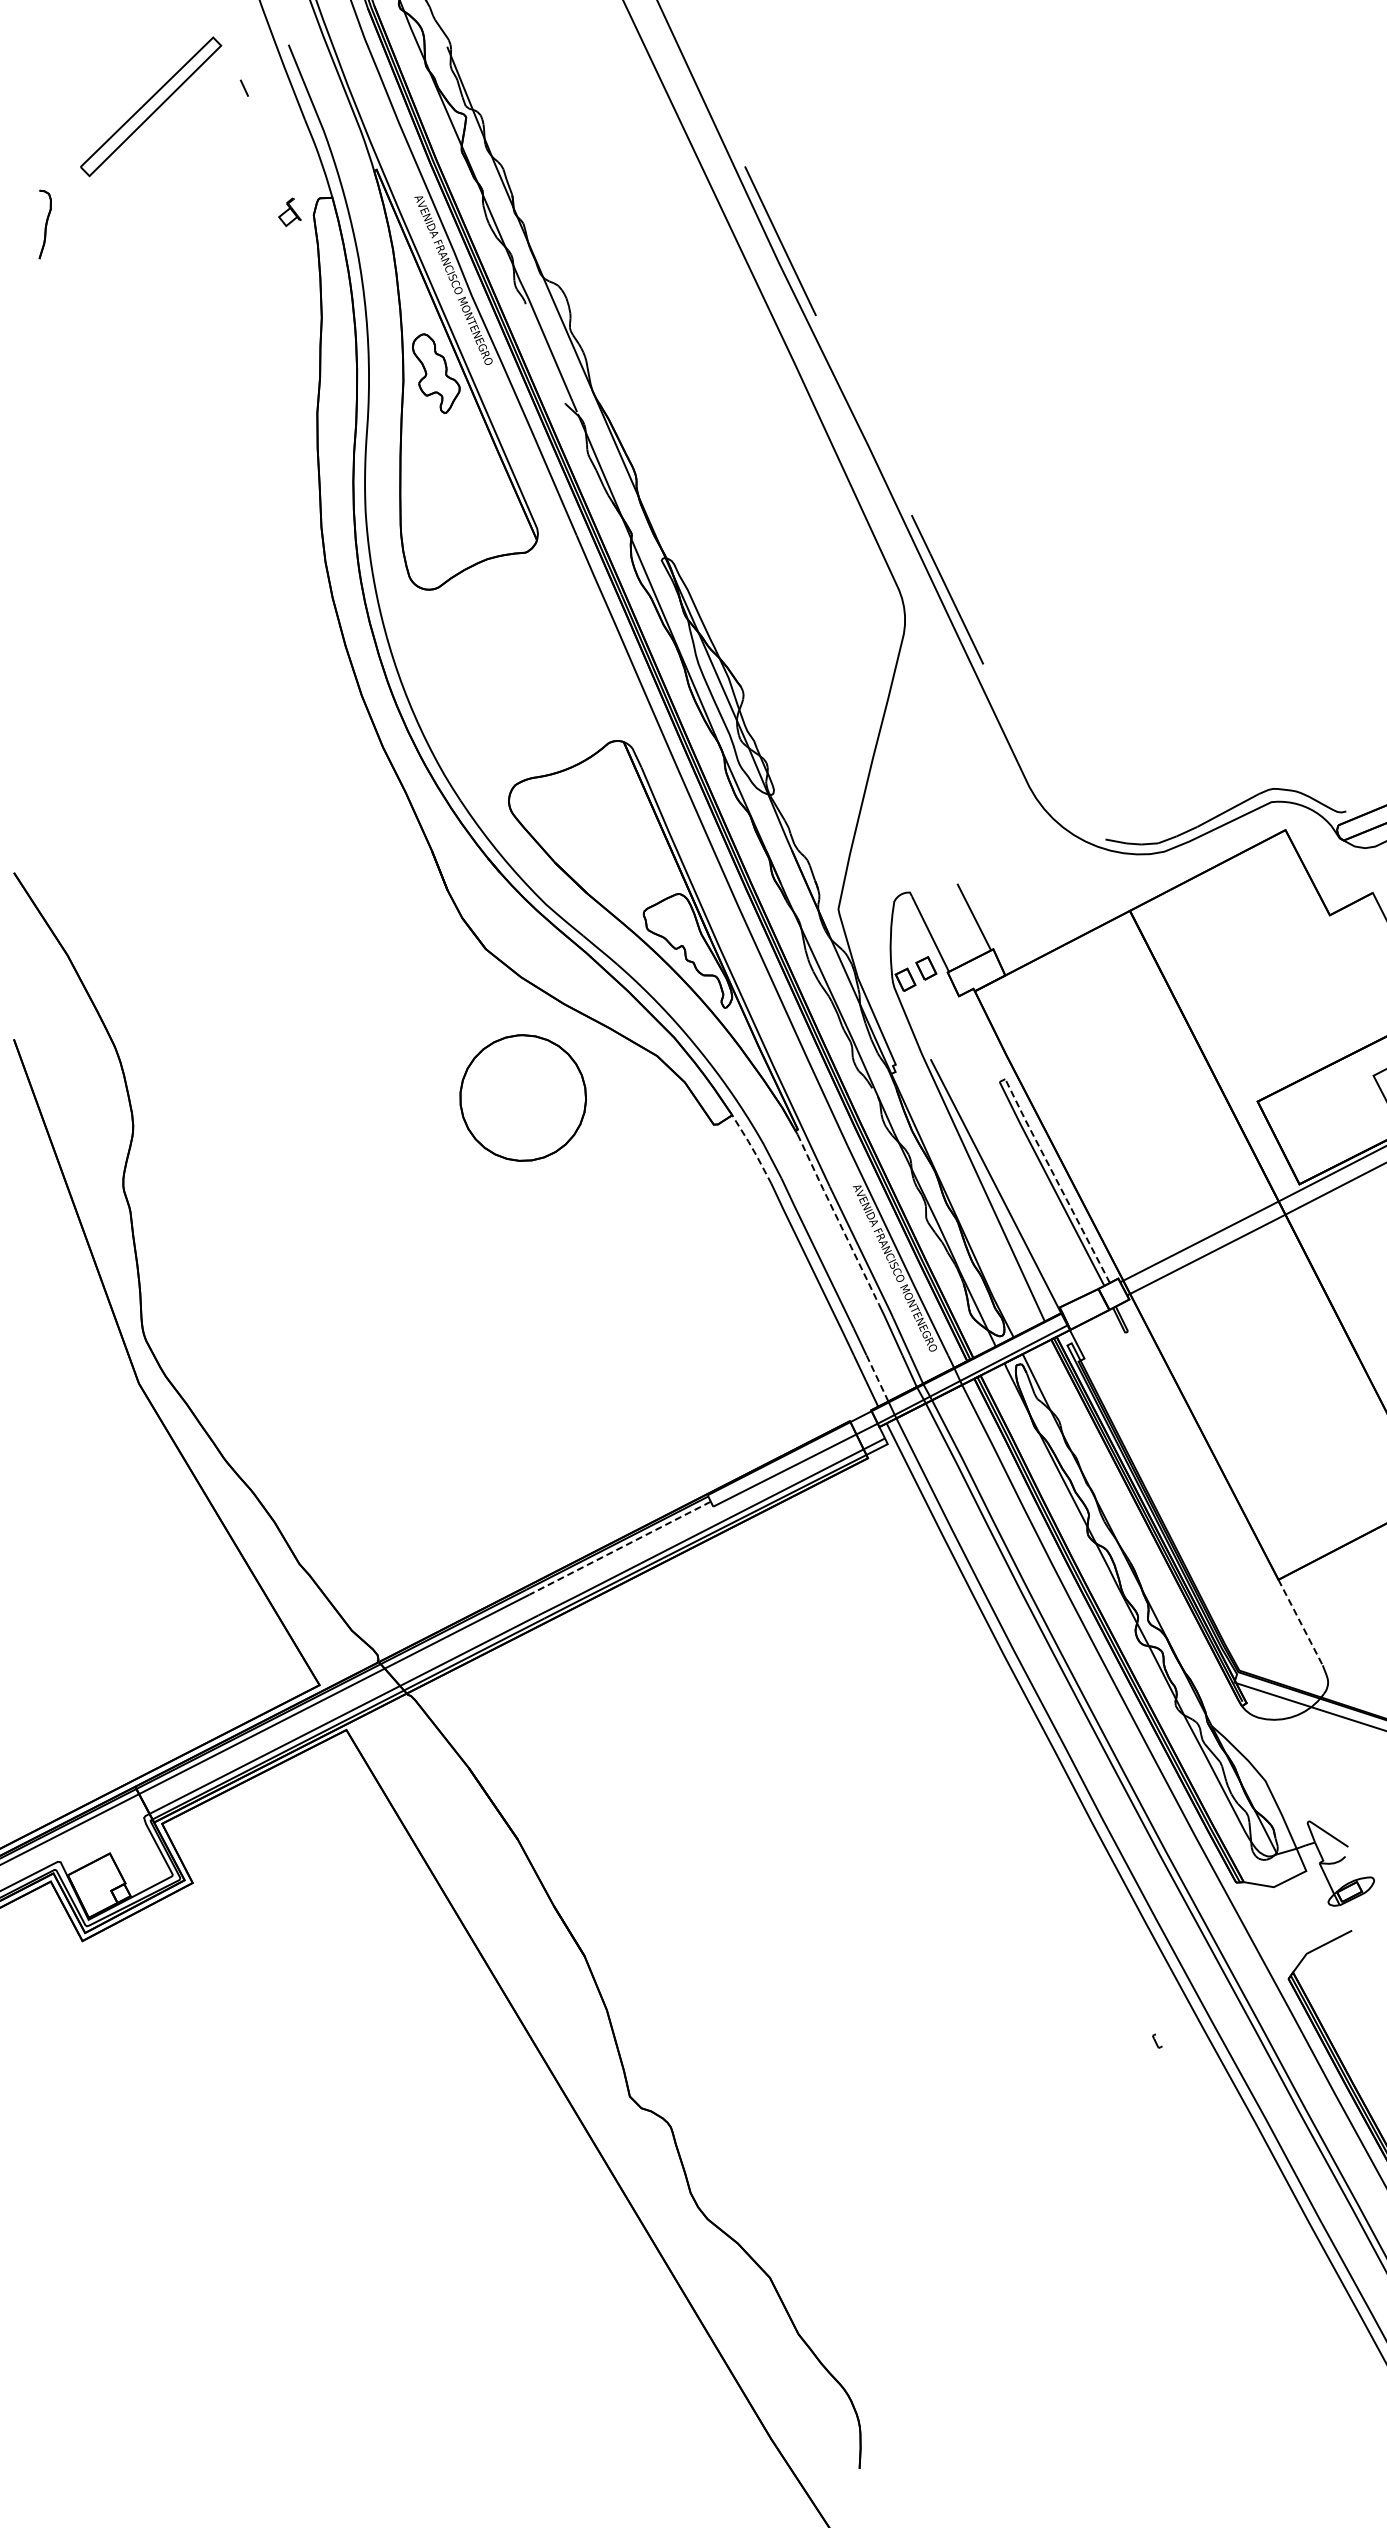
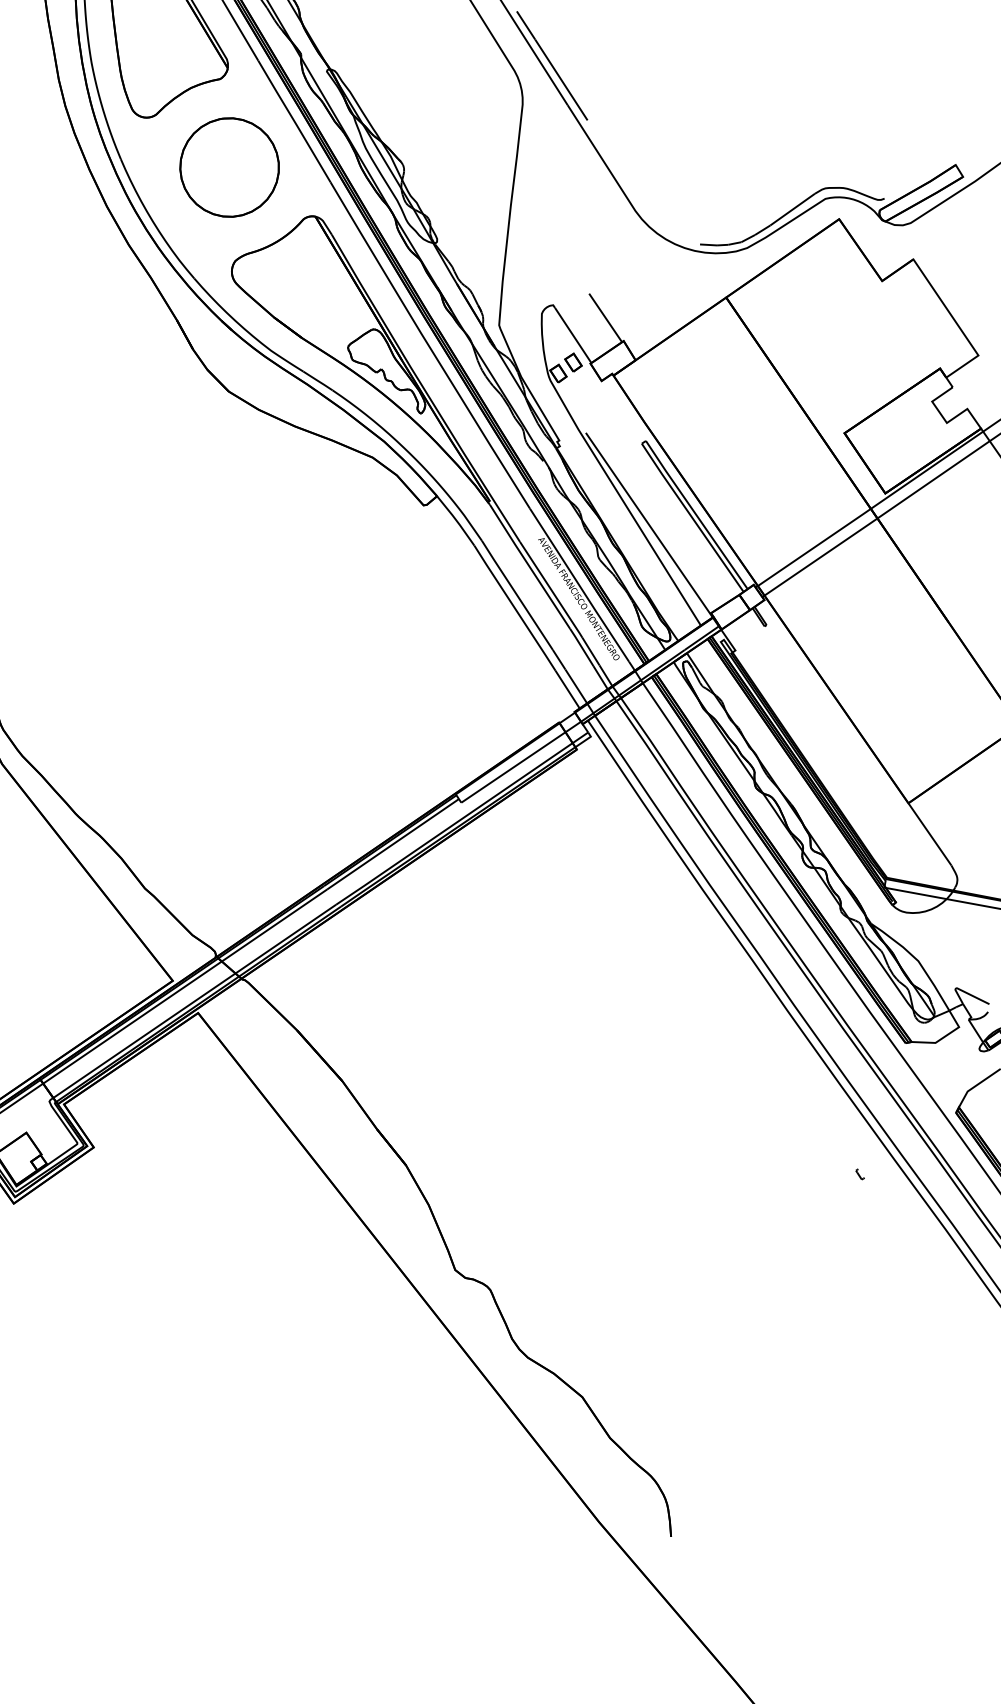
part: (522, 1097) -> (229, 167), moved
line: (752, 1148) -> (456, 520), dashed -> solid
line: (1056, 1180) -> (695, 514), dashed -> solid
line: (837, 1219) -> (529, 566), dashed -> solid
line: (877, 1378) -> (576, 686), dashed -> solid
line: (619, 1548) -> (392, 844), dashed -> solid
line: (1300, 1623) -> (929, 835), dashed -> solid

